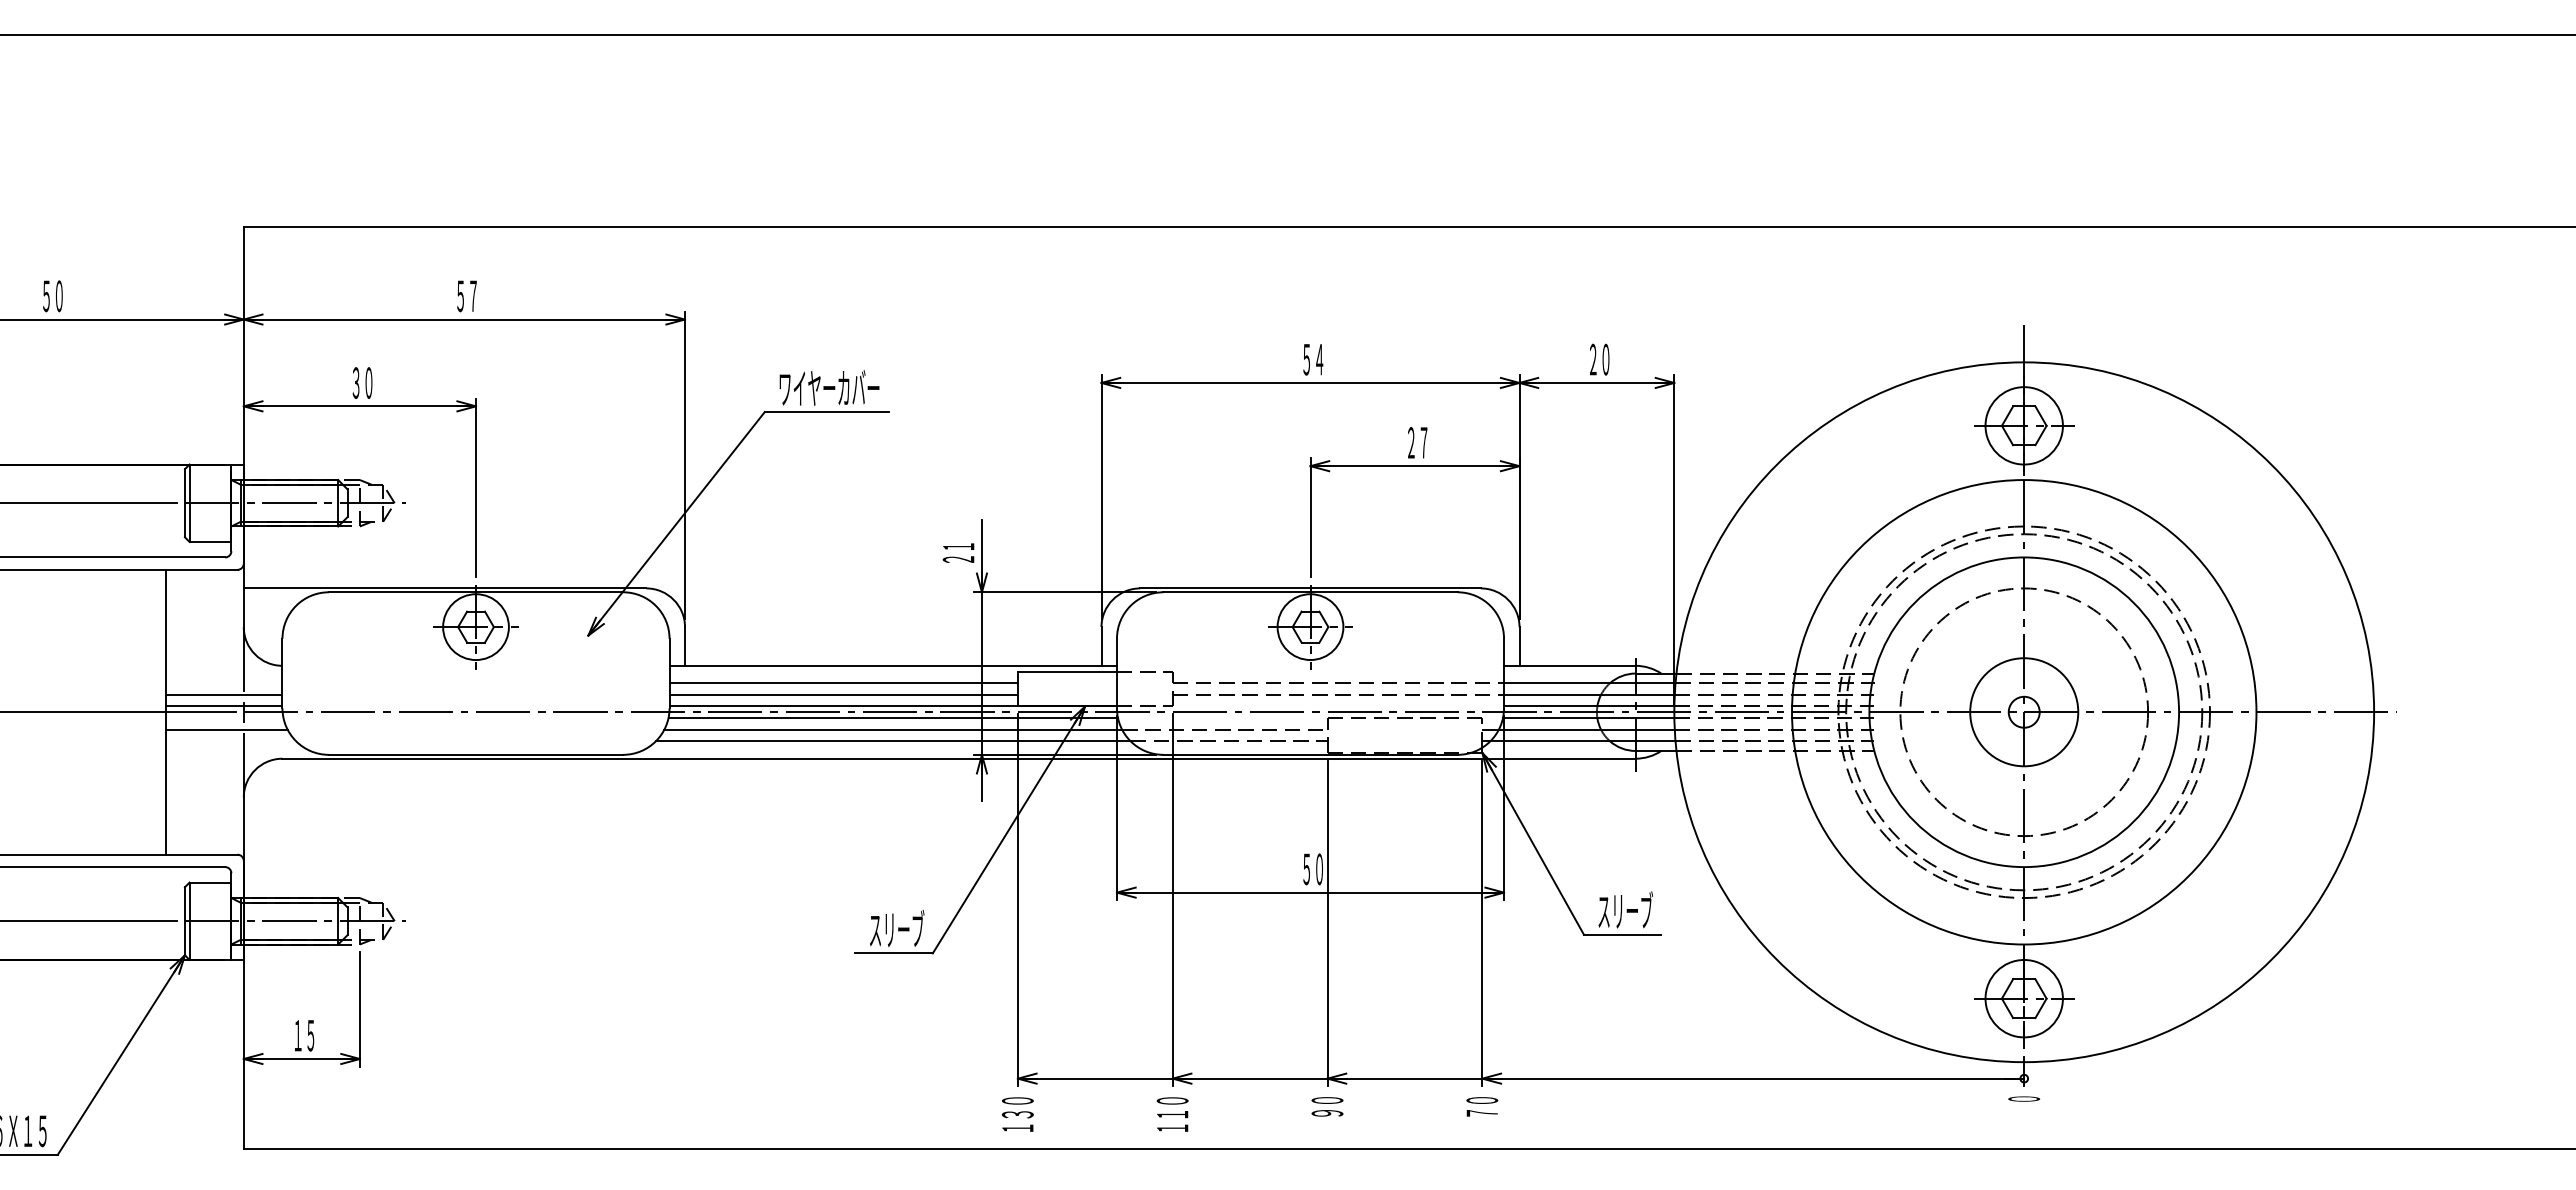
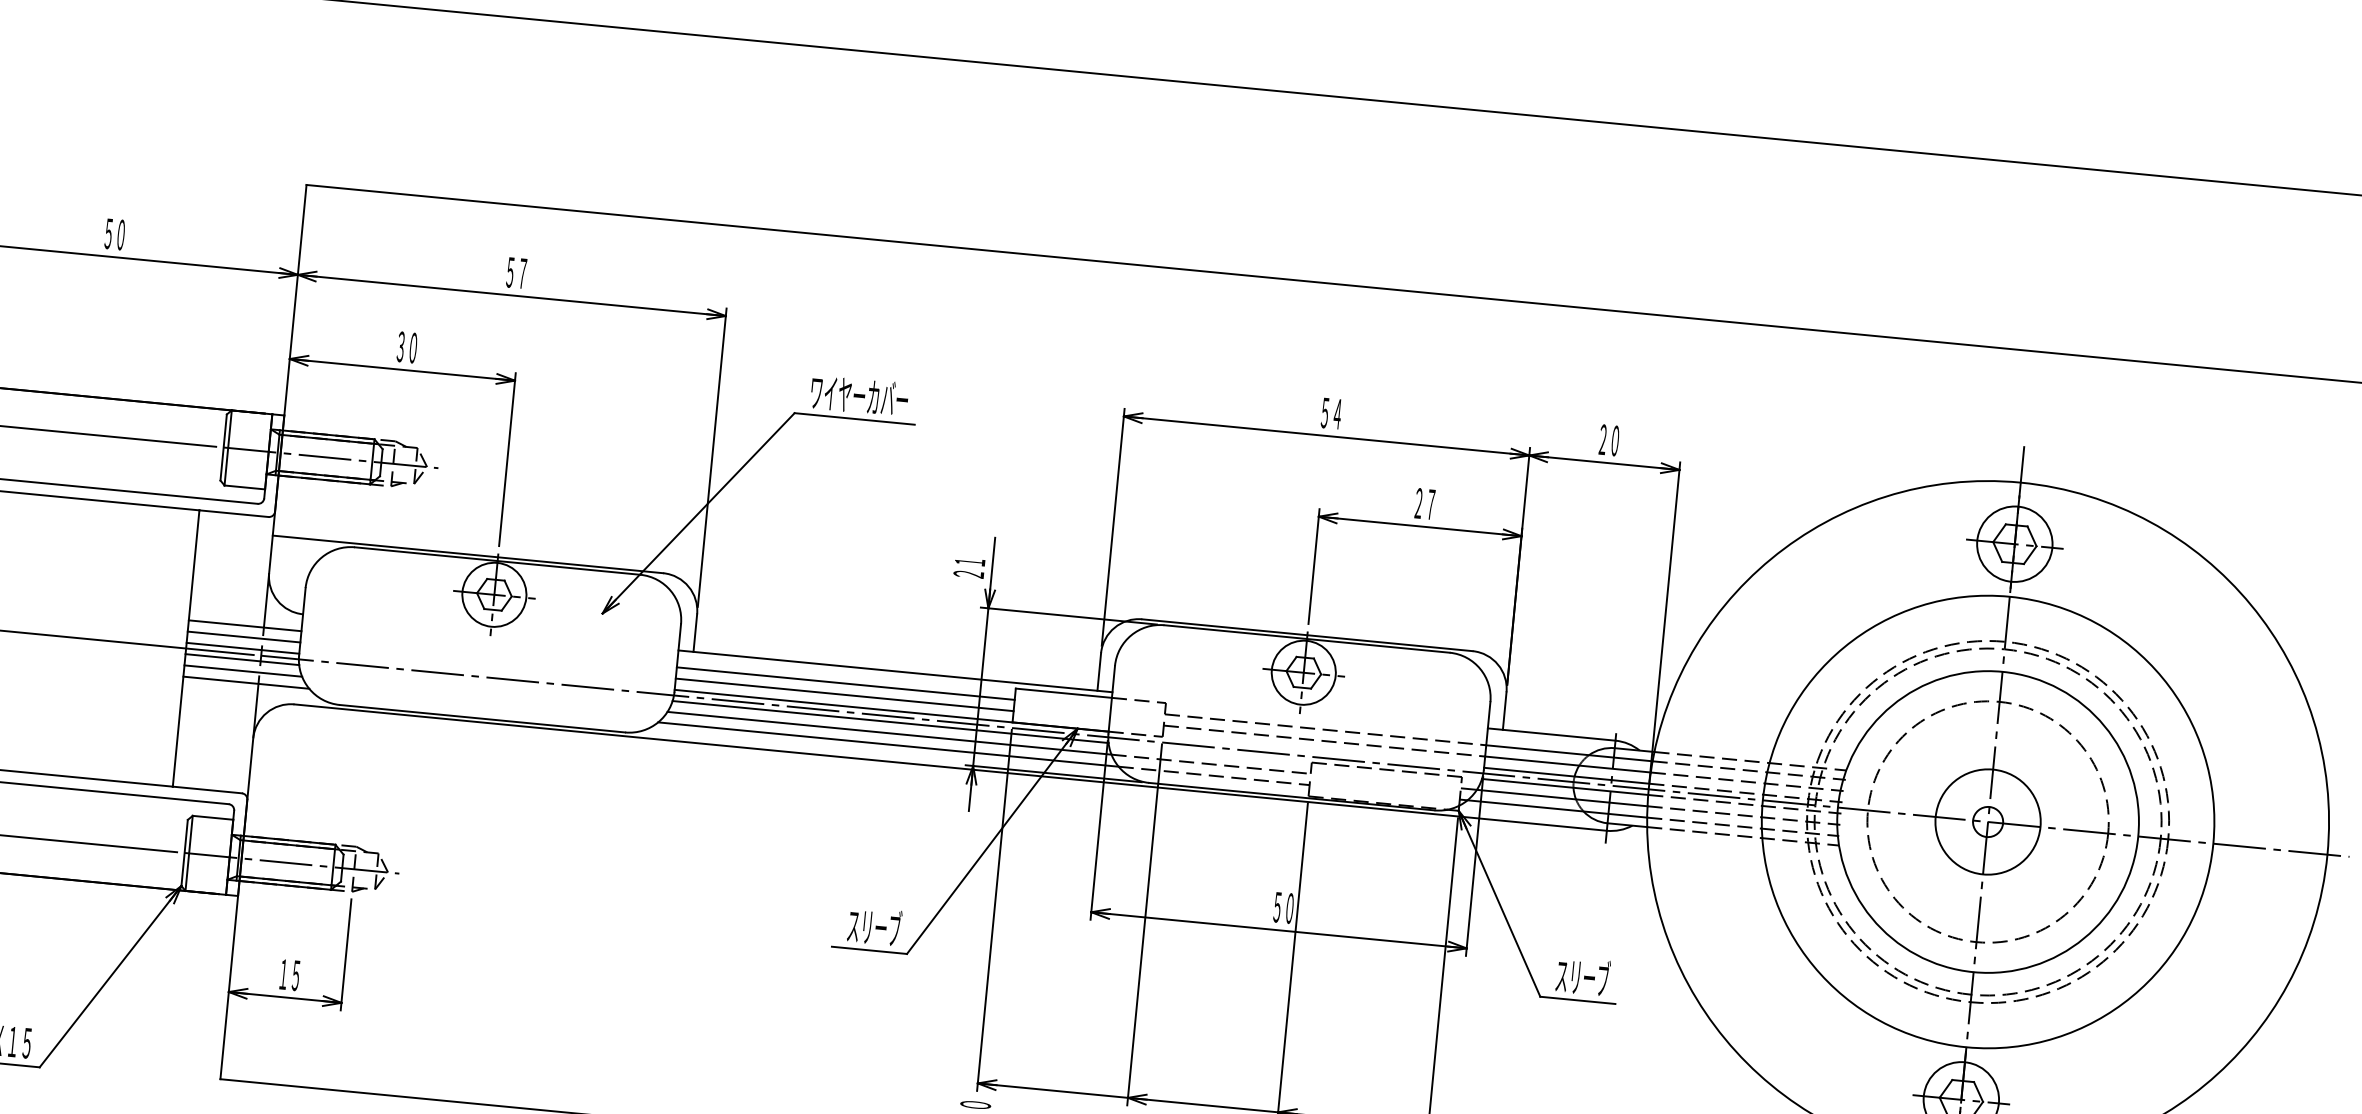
line: (224, 683) -> (245, 626), added
line: (224, 718) -> (241, 659), added
line: (231, 741) -> (246, 682), added

